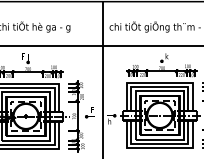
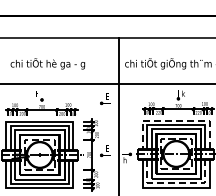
part: (90, 61) -> (105, 98), added
line: (159, 82) -> (175, 120), solid -> dashed
line: (160, 144) -> (176, 183), solid -> dashed

